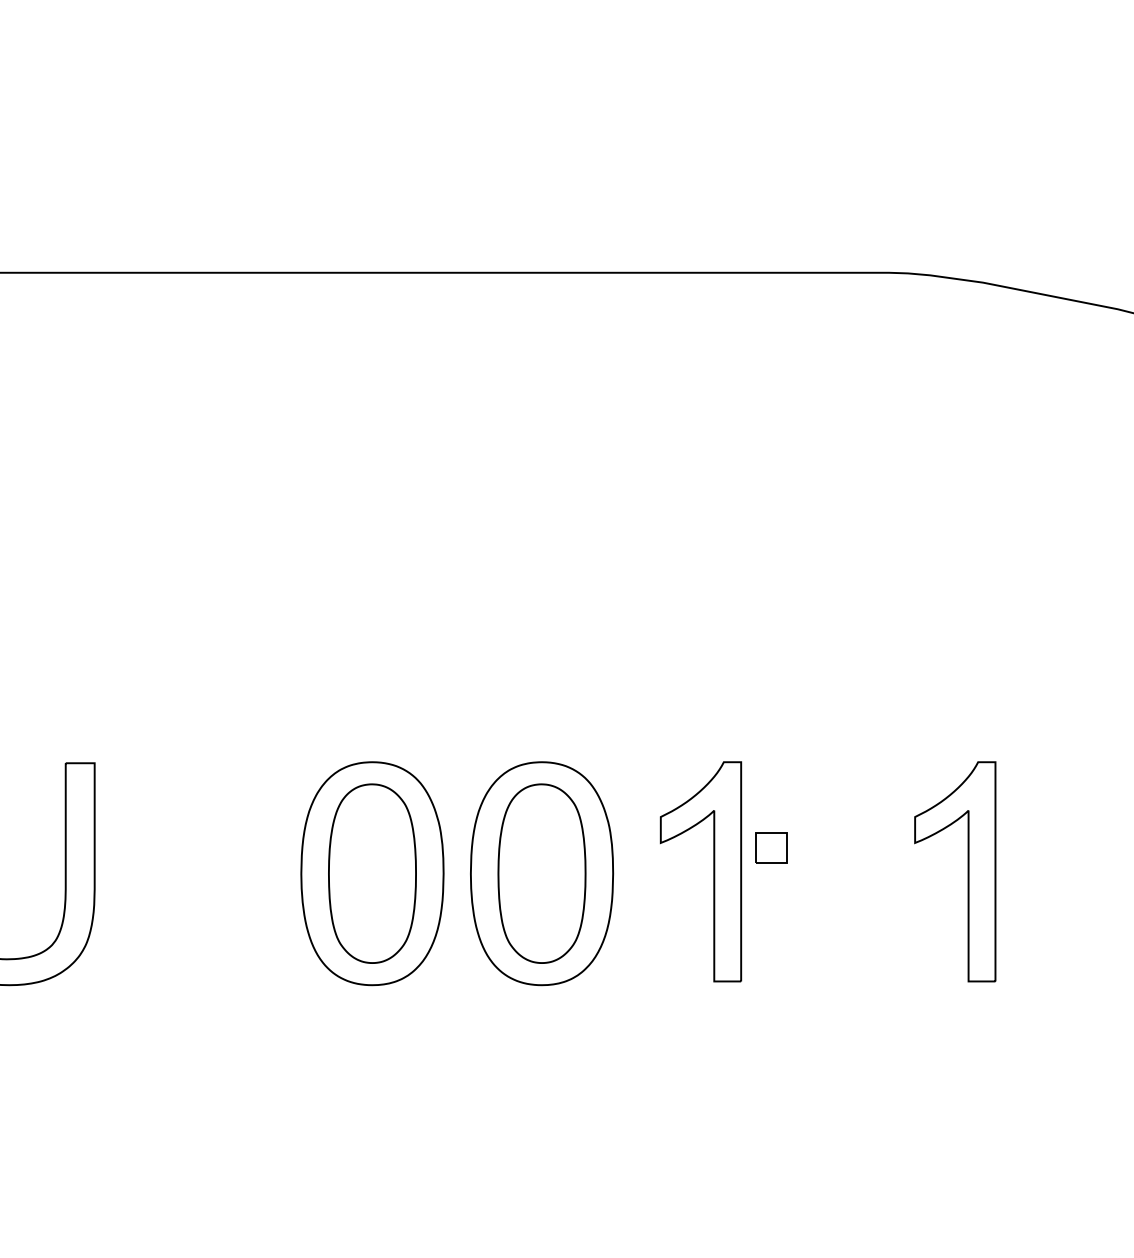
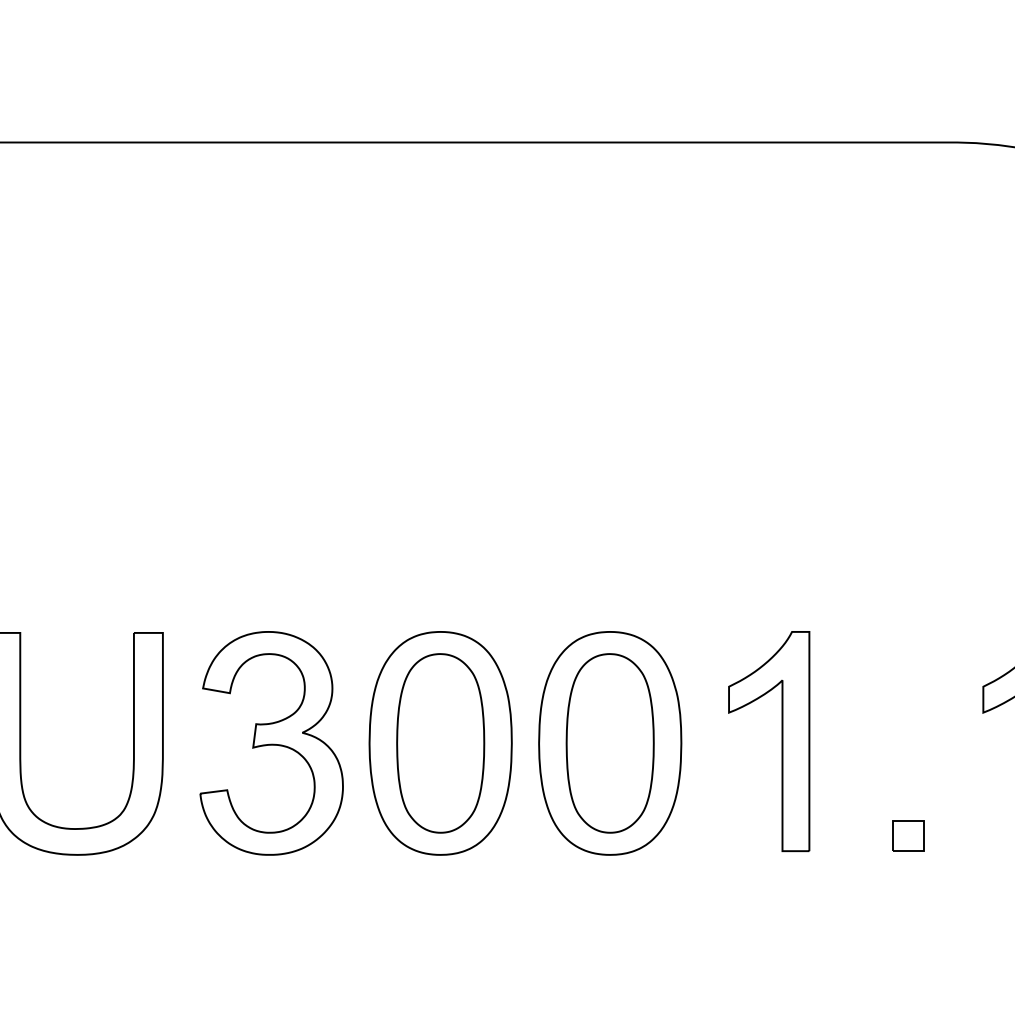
part: (771, 847) -> (908, 835), moved
part: (203, 873) -> (271, 743), added

